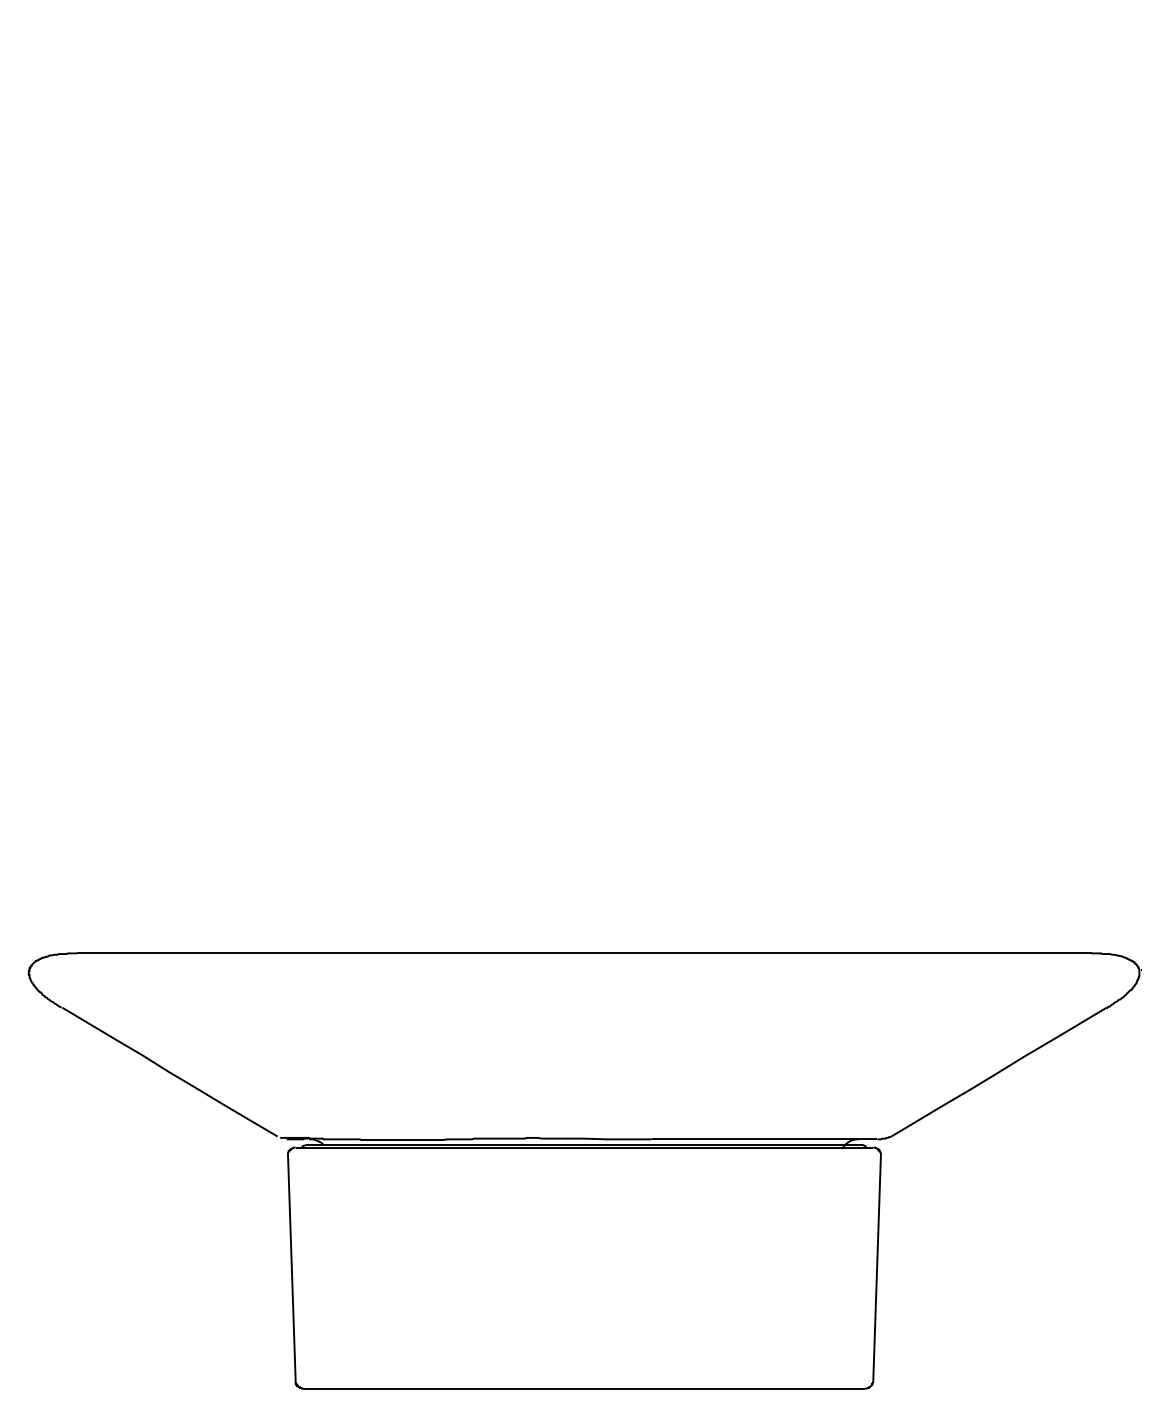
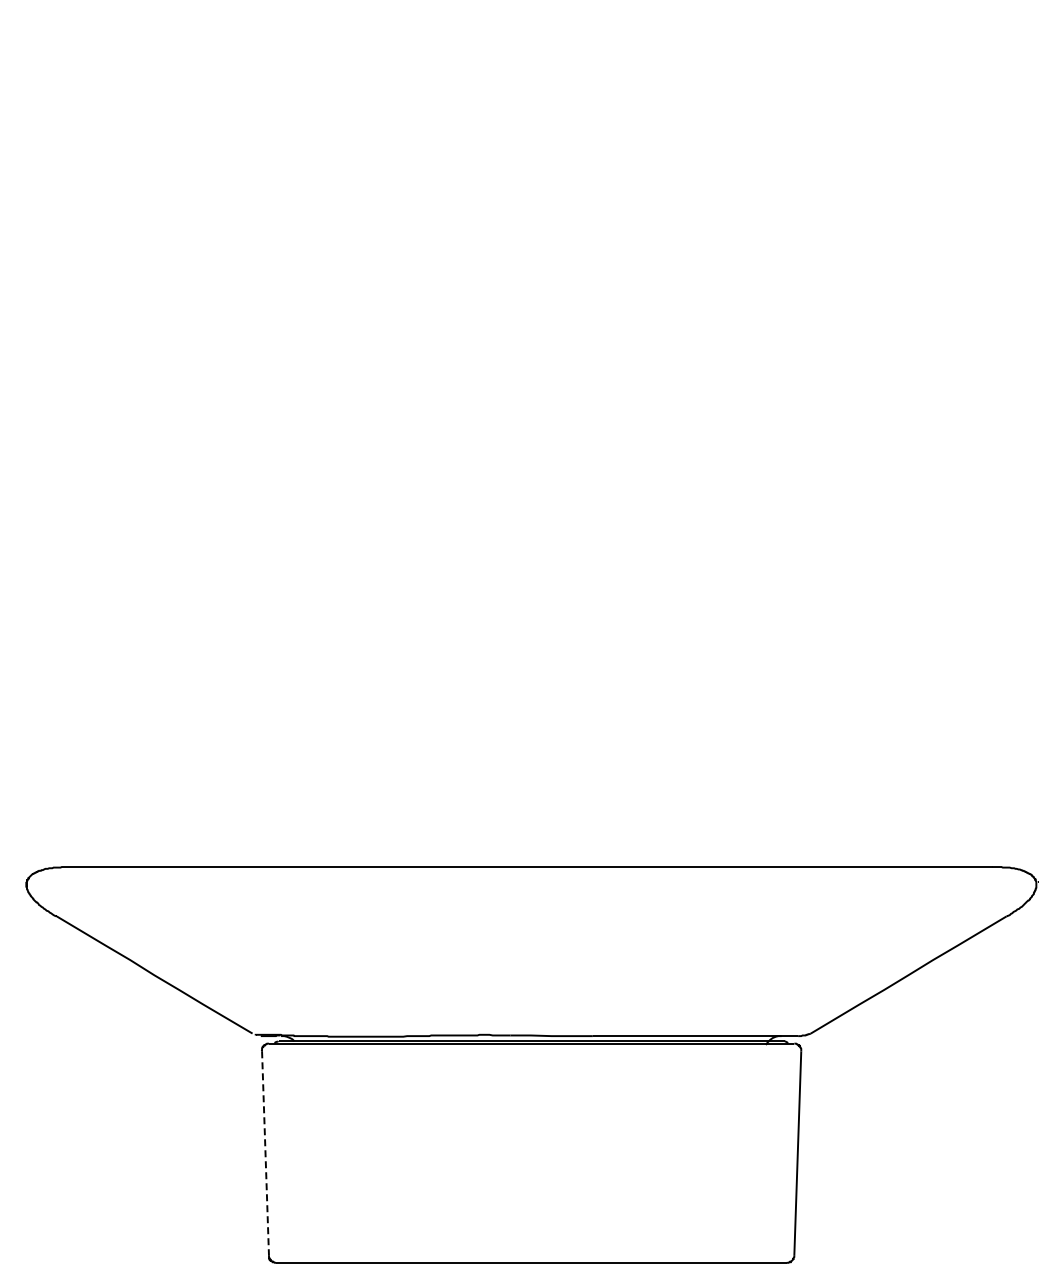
line: (291, 1269) -> (265, 1154), solid -> dashed

